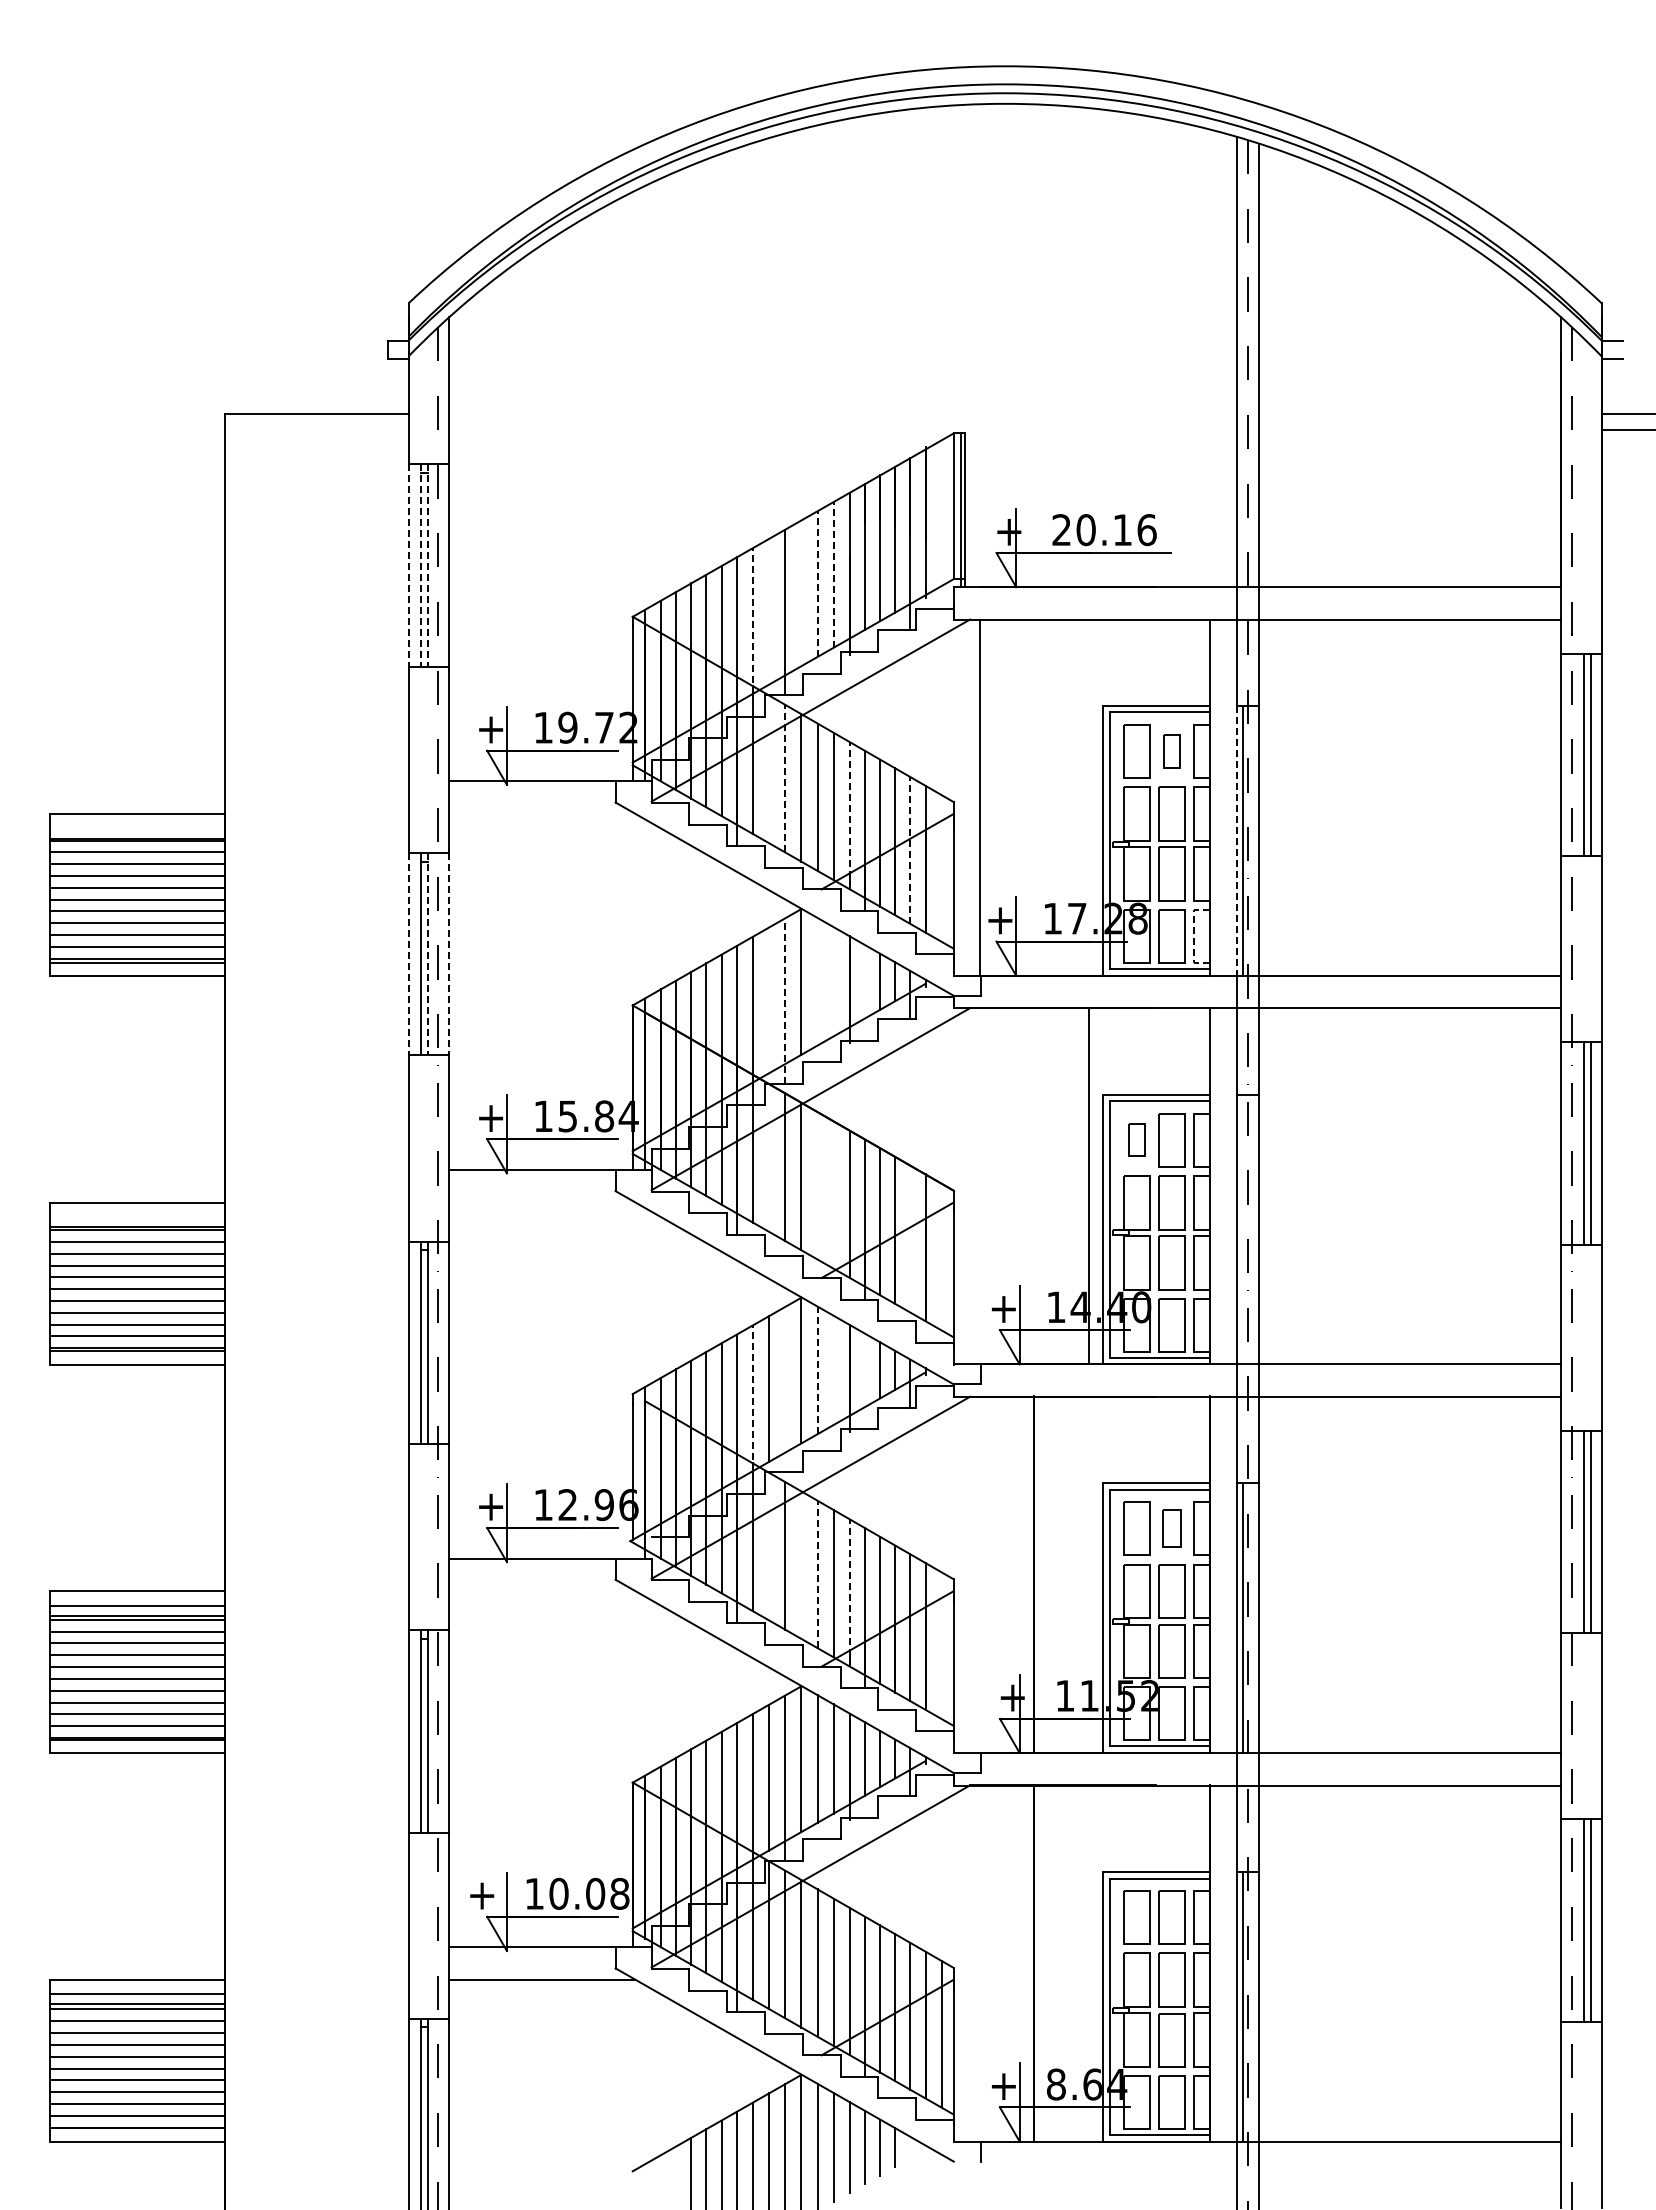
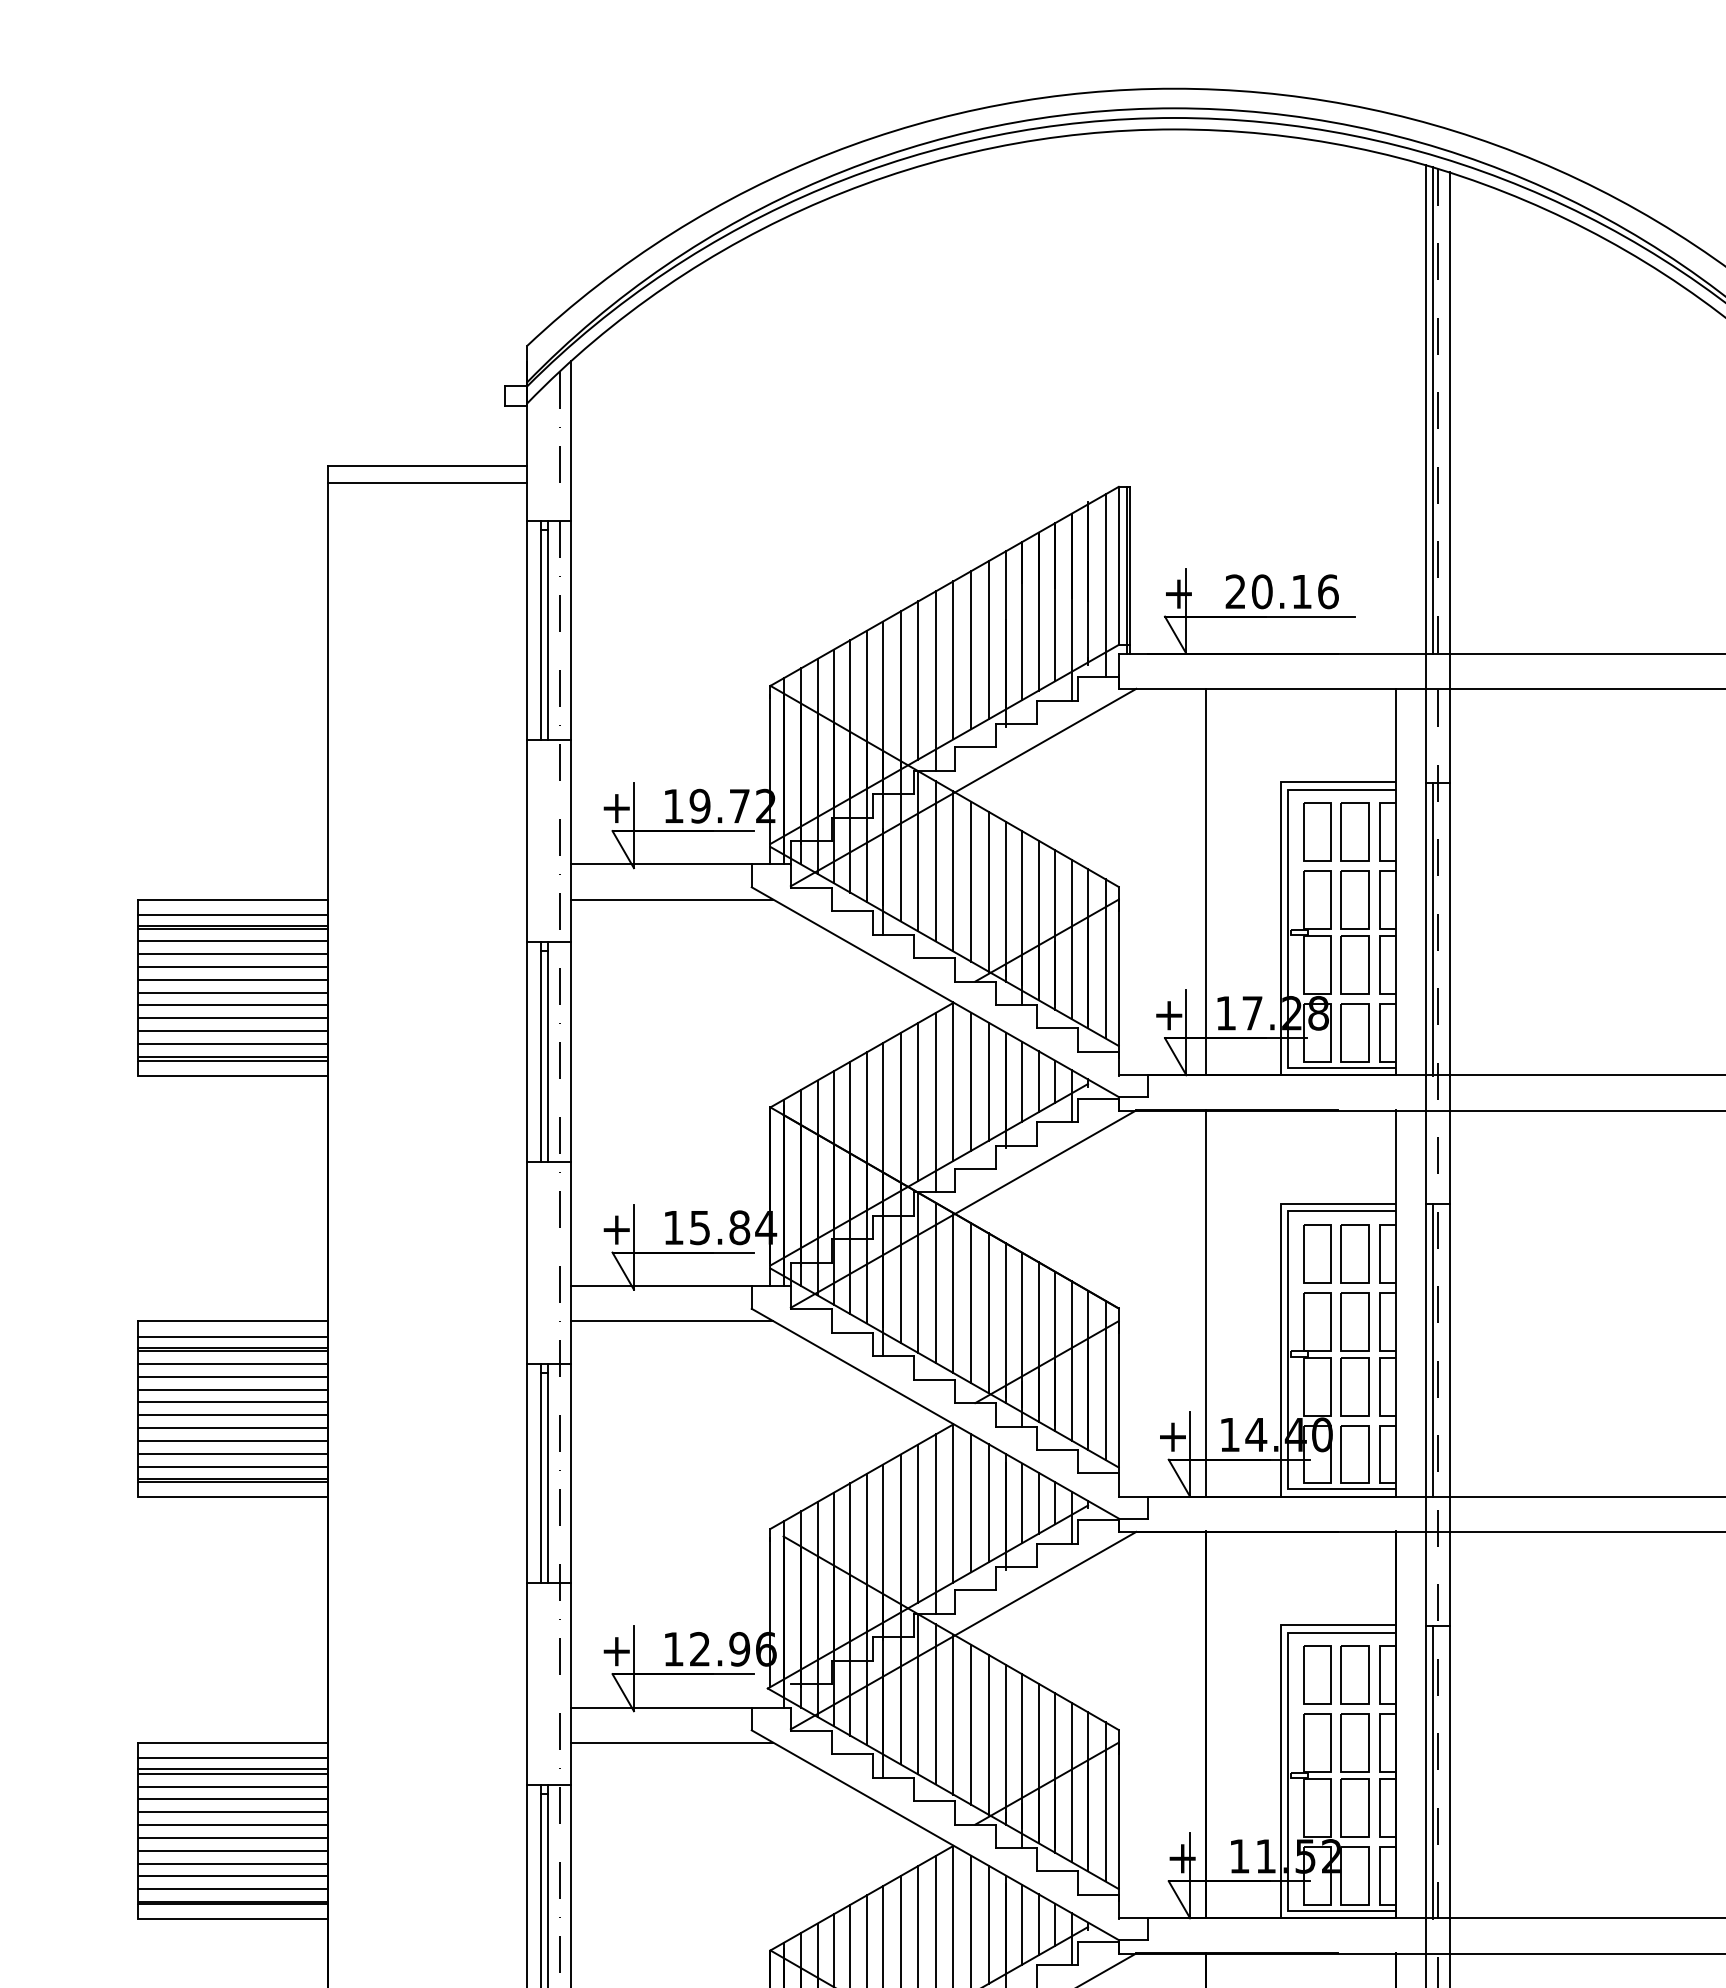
line: (1243, 362) -> (1432, 410), added
line: (316, 430) -> (427, 483), added
line: (941, 524) -> (1105, 585), added
line: (408, 566) -> (527, 631), dashed -> solid
line: (421, 566) -> (541, 631), dashed -> solid
line: (427, 566) -> (547, 631), dashed -> solid
line: (833, 574) -> (988, 639), dashed -> solid
line: (817, 584) -> (970, 650), dashed -> solid
line: (801, 593) -> (953, 660), added
line: (769, 611) -> (918, 680), added
line: (752, 621) -> (900, 690), dashed -> solid
part: (1171, 751) -> (1354, 831), size x1.67
line: (769, 769) -> (918, 851), added
line: (785, 778) -> (936, 861), dashed -> solid
line: (980, 797) -> (1206, 881), moved
line: (542, 813) -> (672, 899), added
line: (849, 815) -> (1005, 901), dashed -> solid
line: (137, 828) -> (233, 915), added
line: (1237, 841) -> (1426, 929), dashed -> solid
line: (910, 850) -> (1071, 939), dashed -> solid
line: (941, 868) -> (1105, 958), added
line: (1194, 936) -> (1379, 1032), dashed -> solid
line: (408, 954) -> (527, 1052), dashed -> solid
line: (427, 954) -> (547, 1052), dashed -> solid
line: (449, 954) -> (571, 1052), dashed -> solid
line: (817, 981) -> (970, 1081), added
line: (833, 981) -> (988, 1081), added
line: (865, 981) -> (1022, 1081), added
line: (769, 1000) -> (918, 1102), added
line: (785, 1001) -> (936, 1103), dashed -> solid
part: (1136, 1140) -> (1316, 1253), size x1.67
line: (769, 1157) -> (918, 1272), added
line: (817, 1185) -> (970, 1302), added
line: (1089, 1185) -> (1206, 1302), moved
line: (833, 1194) -> (988, 1312), added
line: (542, 1202) -> (672, 1321), added
line: (137, 1216) -> (233, 1336), added
line: (1243, 1229) -> (1432, 1350), added
line: (910, 1238) -> (1071, 1360), added
line: (941, 1256) -> (1105, 1379), added
line: (833, 1369) -> (988, 1502), added
line: (817, 1370) -> (970, 1503), dashed -> solid
line: (865, 1370) -> (1022, 1503), added
line: (785, 1389) -> (936, 1524), added
line: (752, 1398) -> (900, 1533), dashed -> solid
part: (1171, 1528) -> (1354, 1674), size x1.43
line: (769, 1546) -> (918, 1694), added
line: (801, 1564) -> (953, 1713), added
line: (817, 1574) -> (970, 1724), dashed -> solid
line: (542, 1591) -> (672, 1743), added
line: (849, 1593) -> (1005, 1745), dashed -> solid
line: (941, 1645) -> (1105, 1801), added

